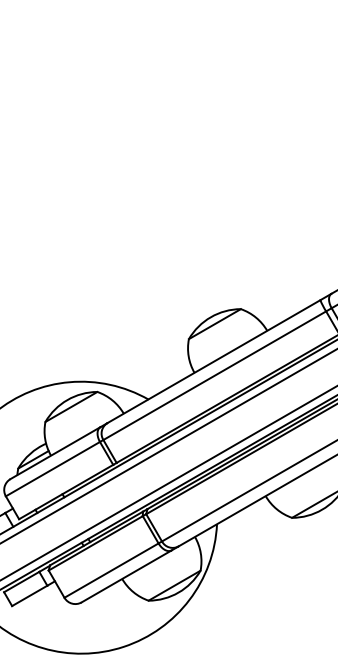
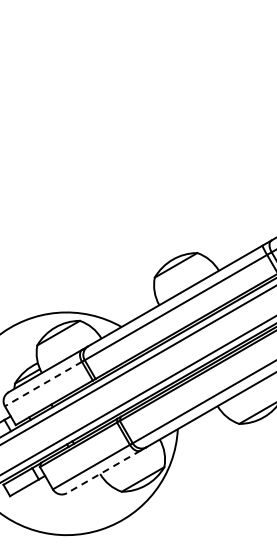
line: (52, 469) -> (43, 384), solid -> dashed
line: (126, 575) -> (103, 471), solid -> dashed

